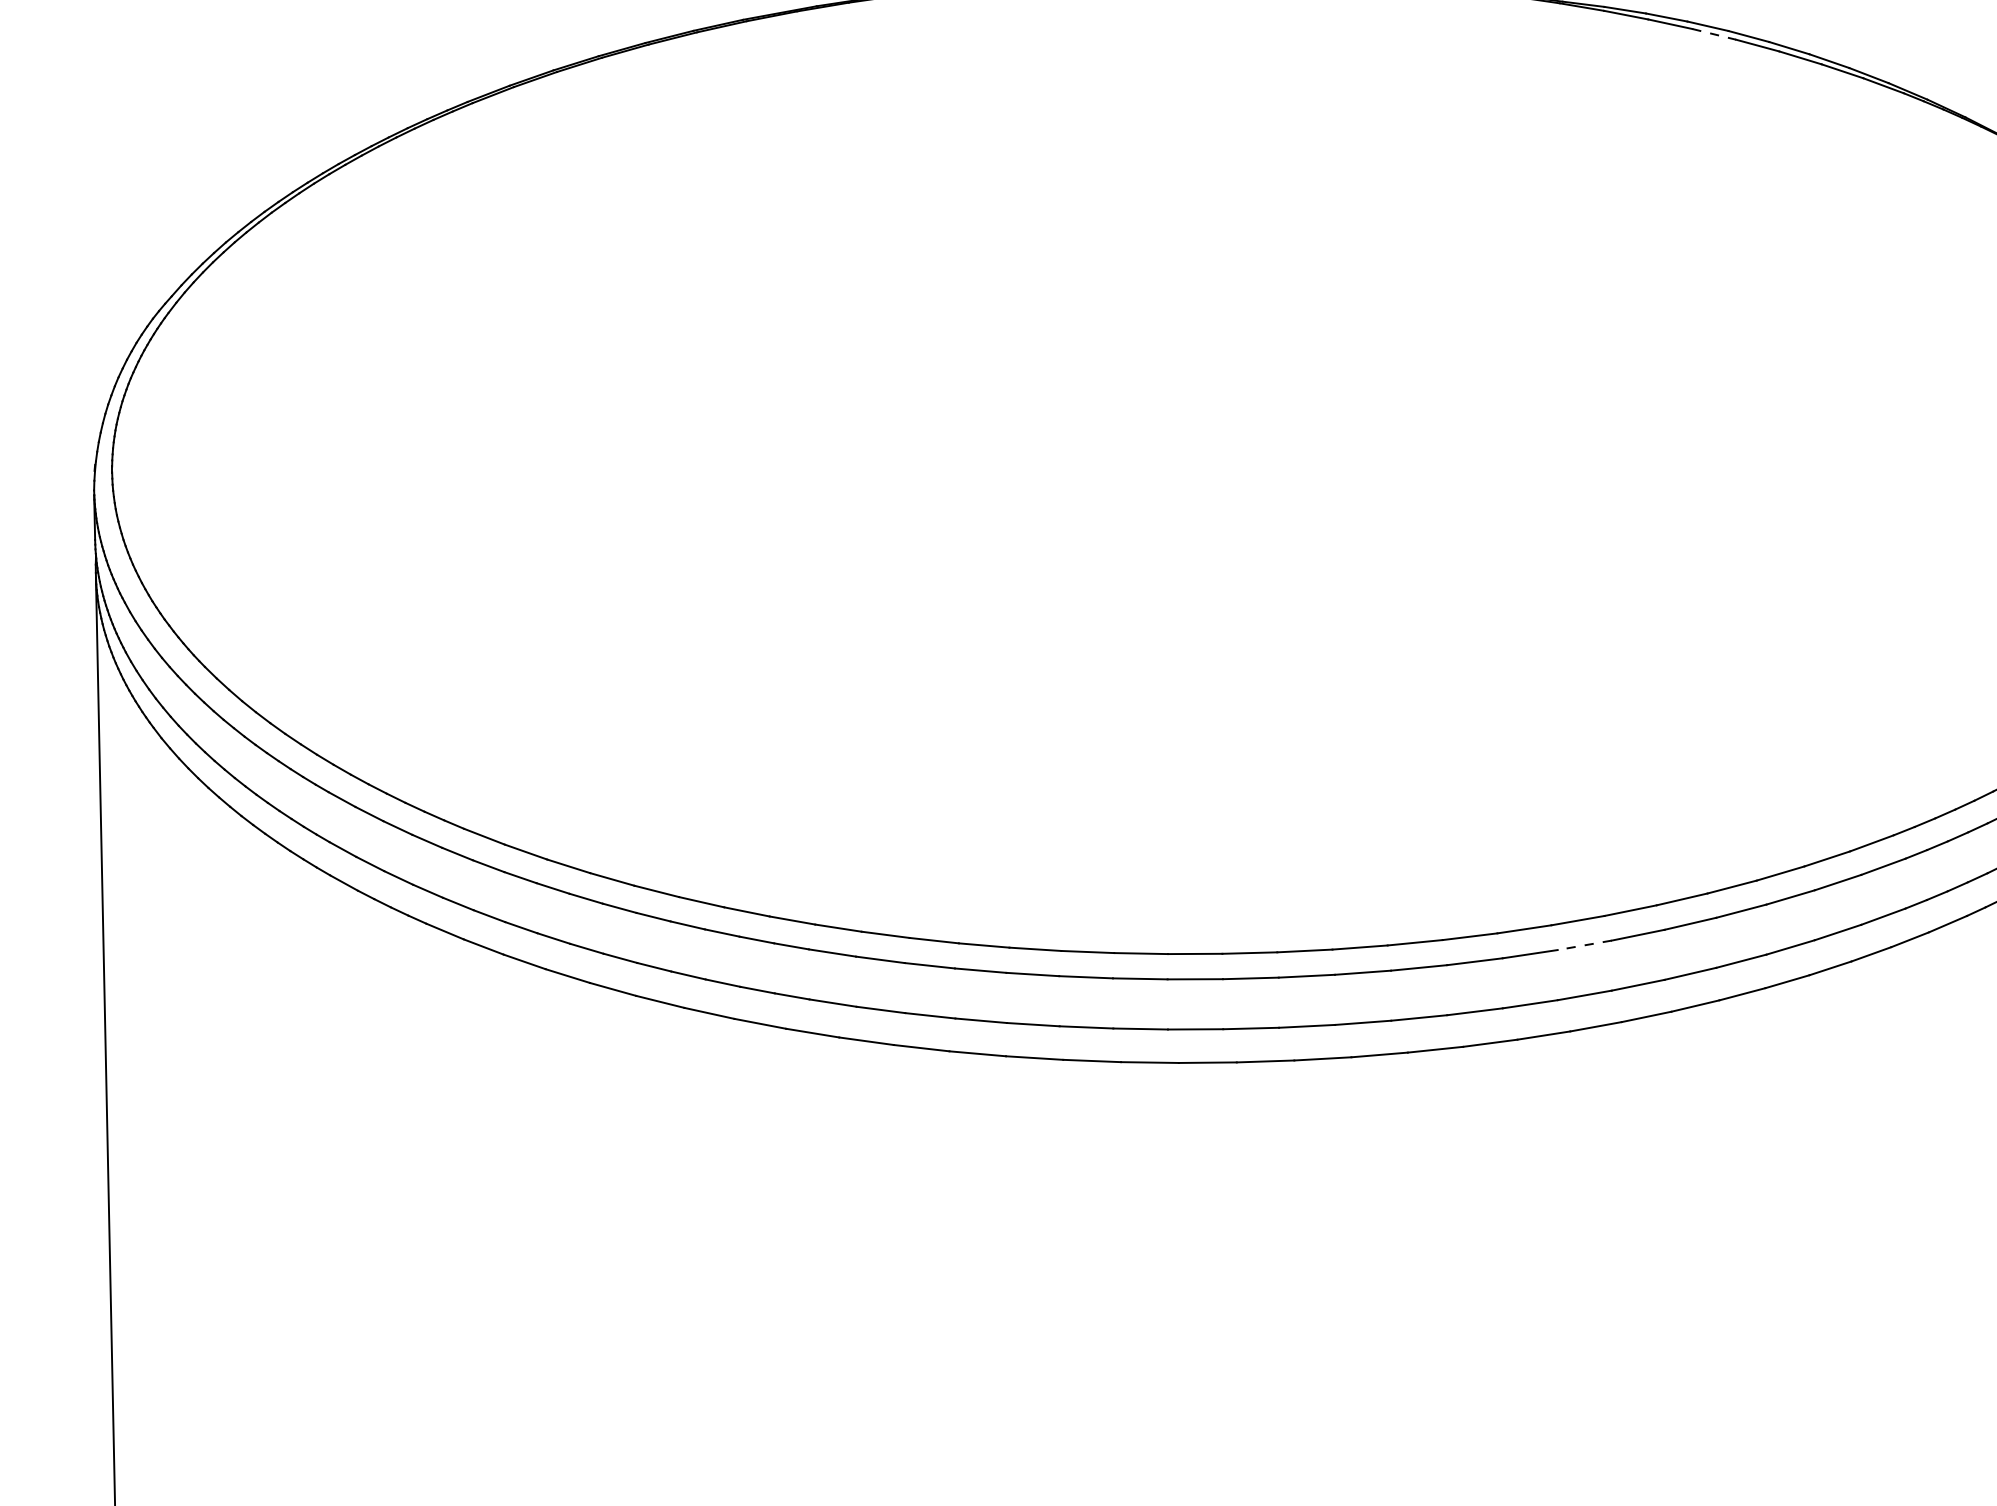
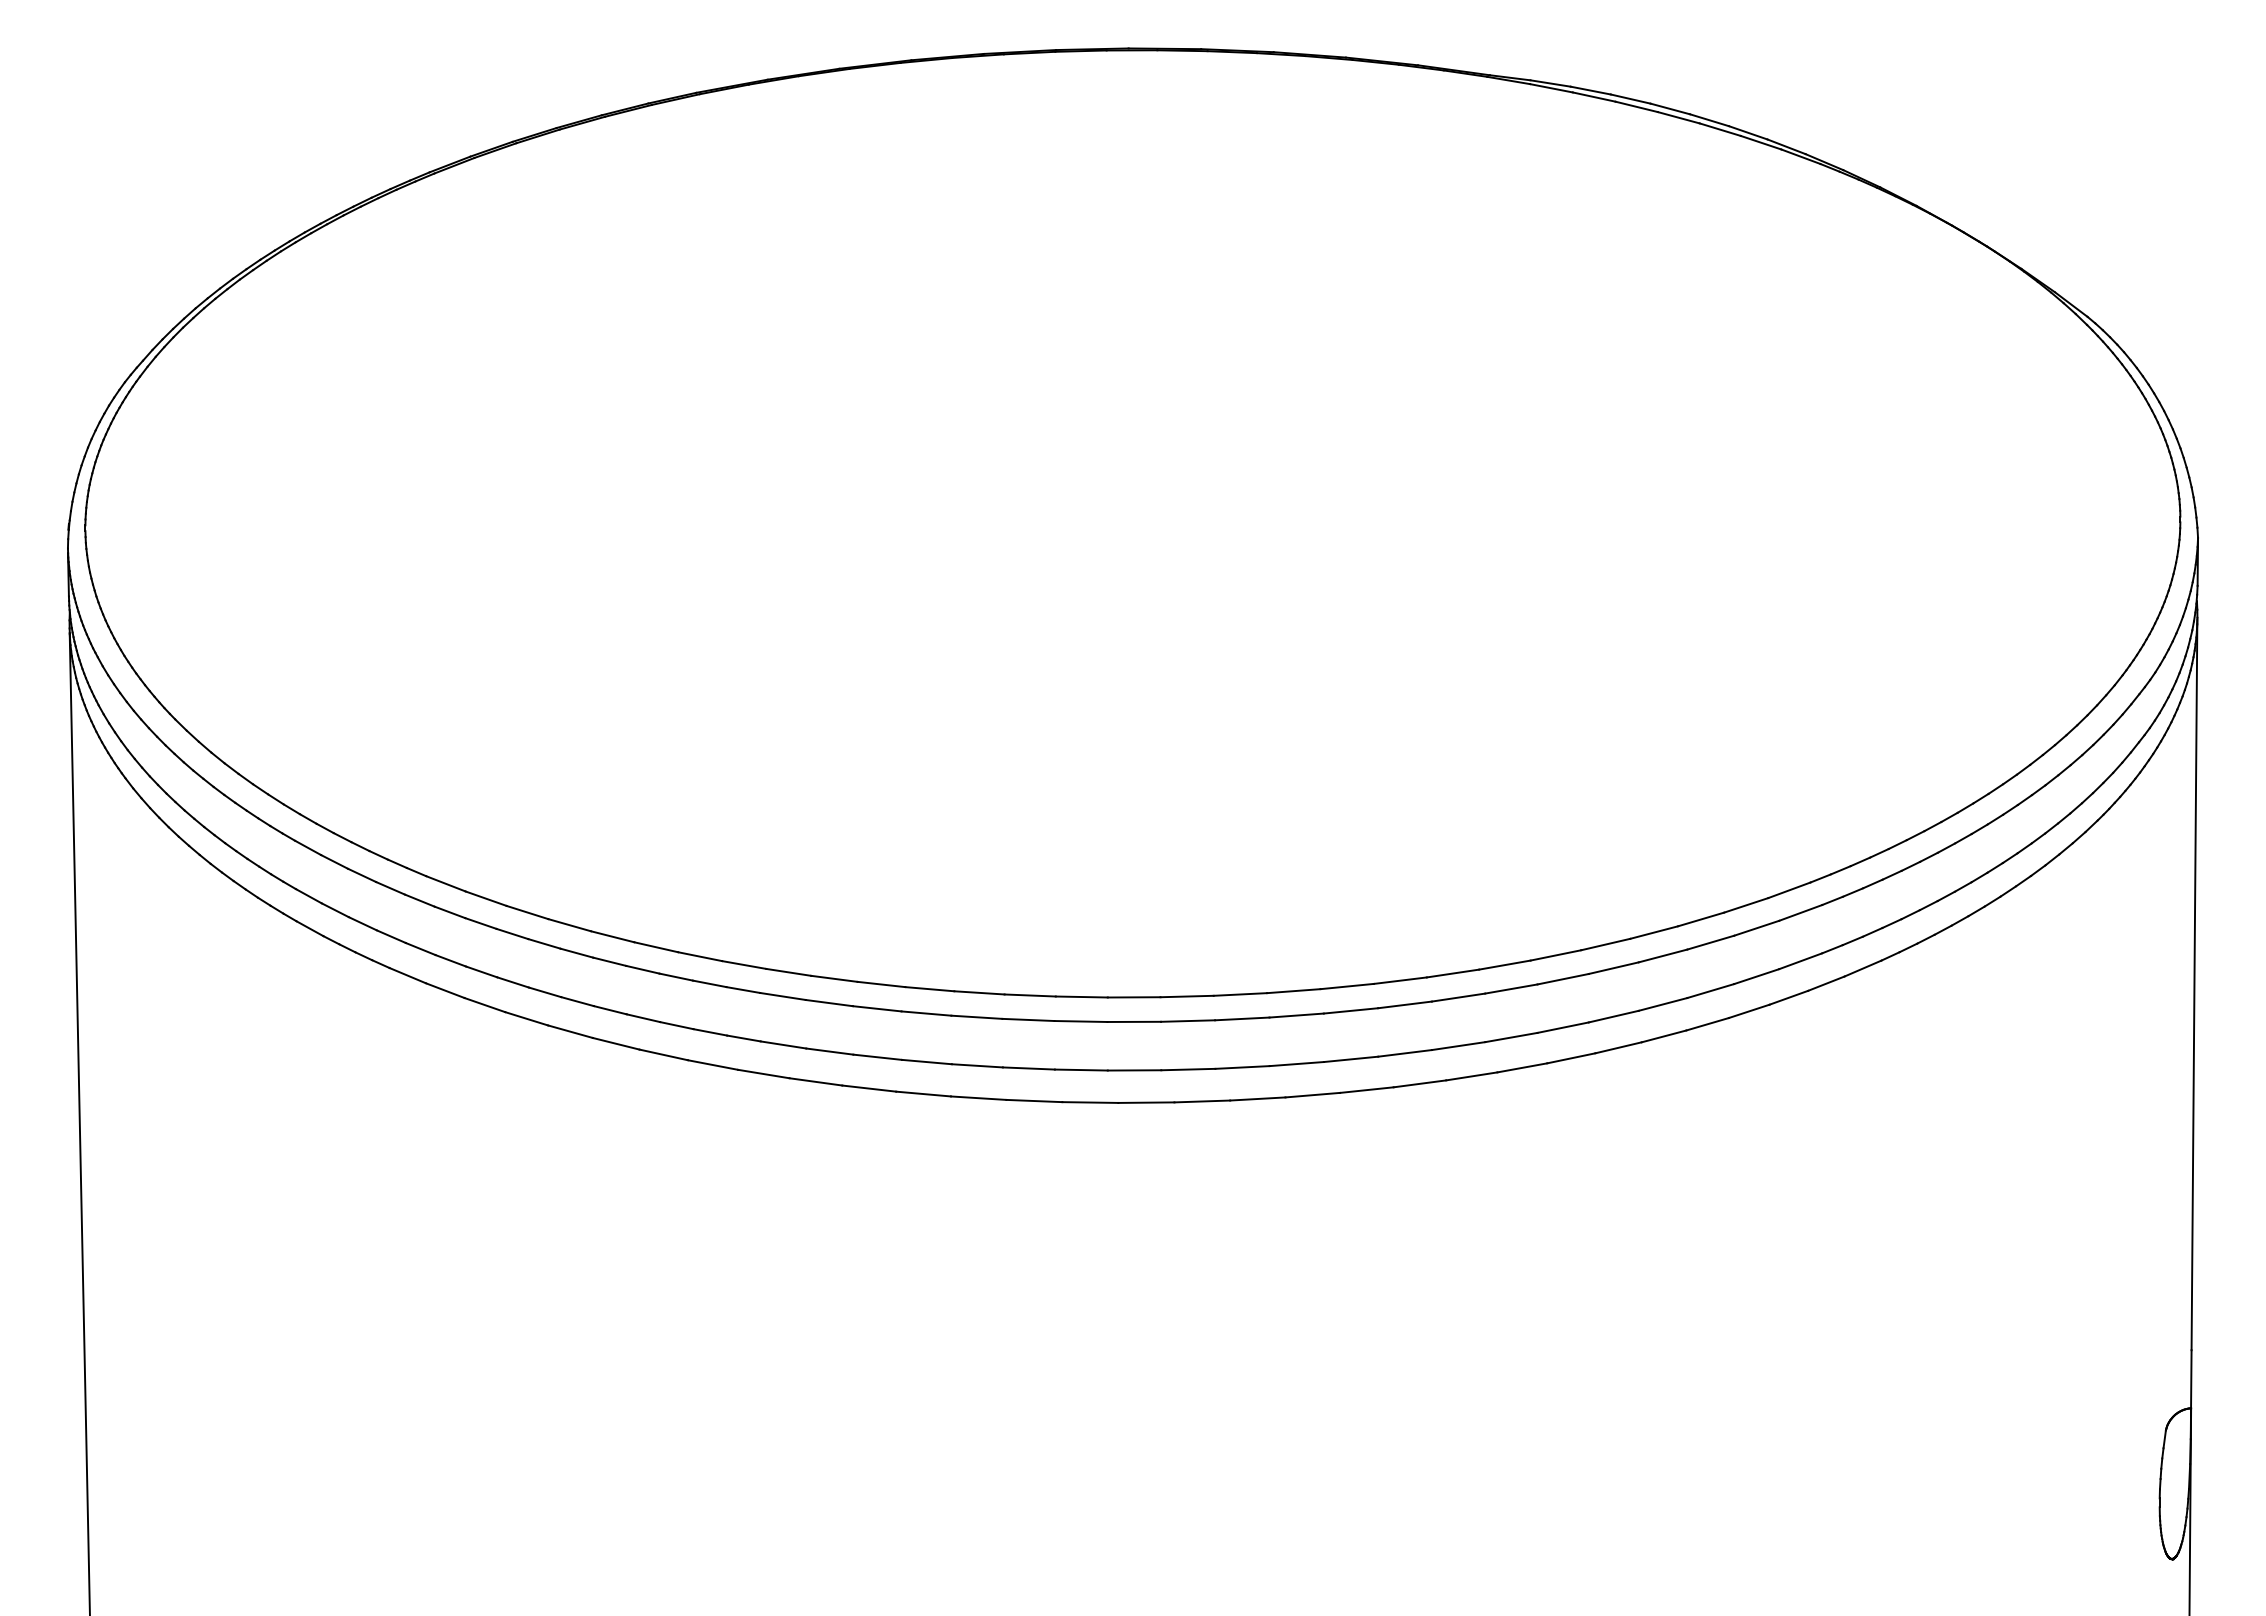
line: (1713, 33) -> (1636, 106), dashed -> solid
line: (1584, 945) -> (1511, 989), dashed -> solid

